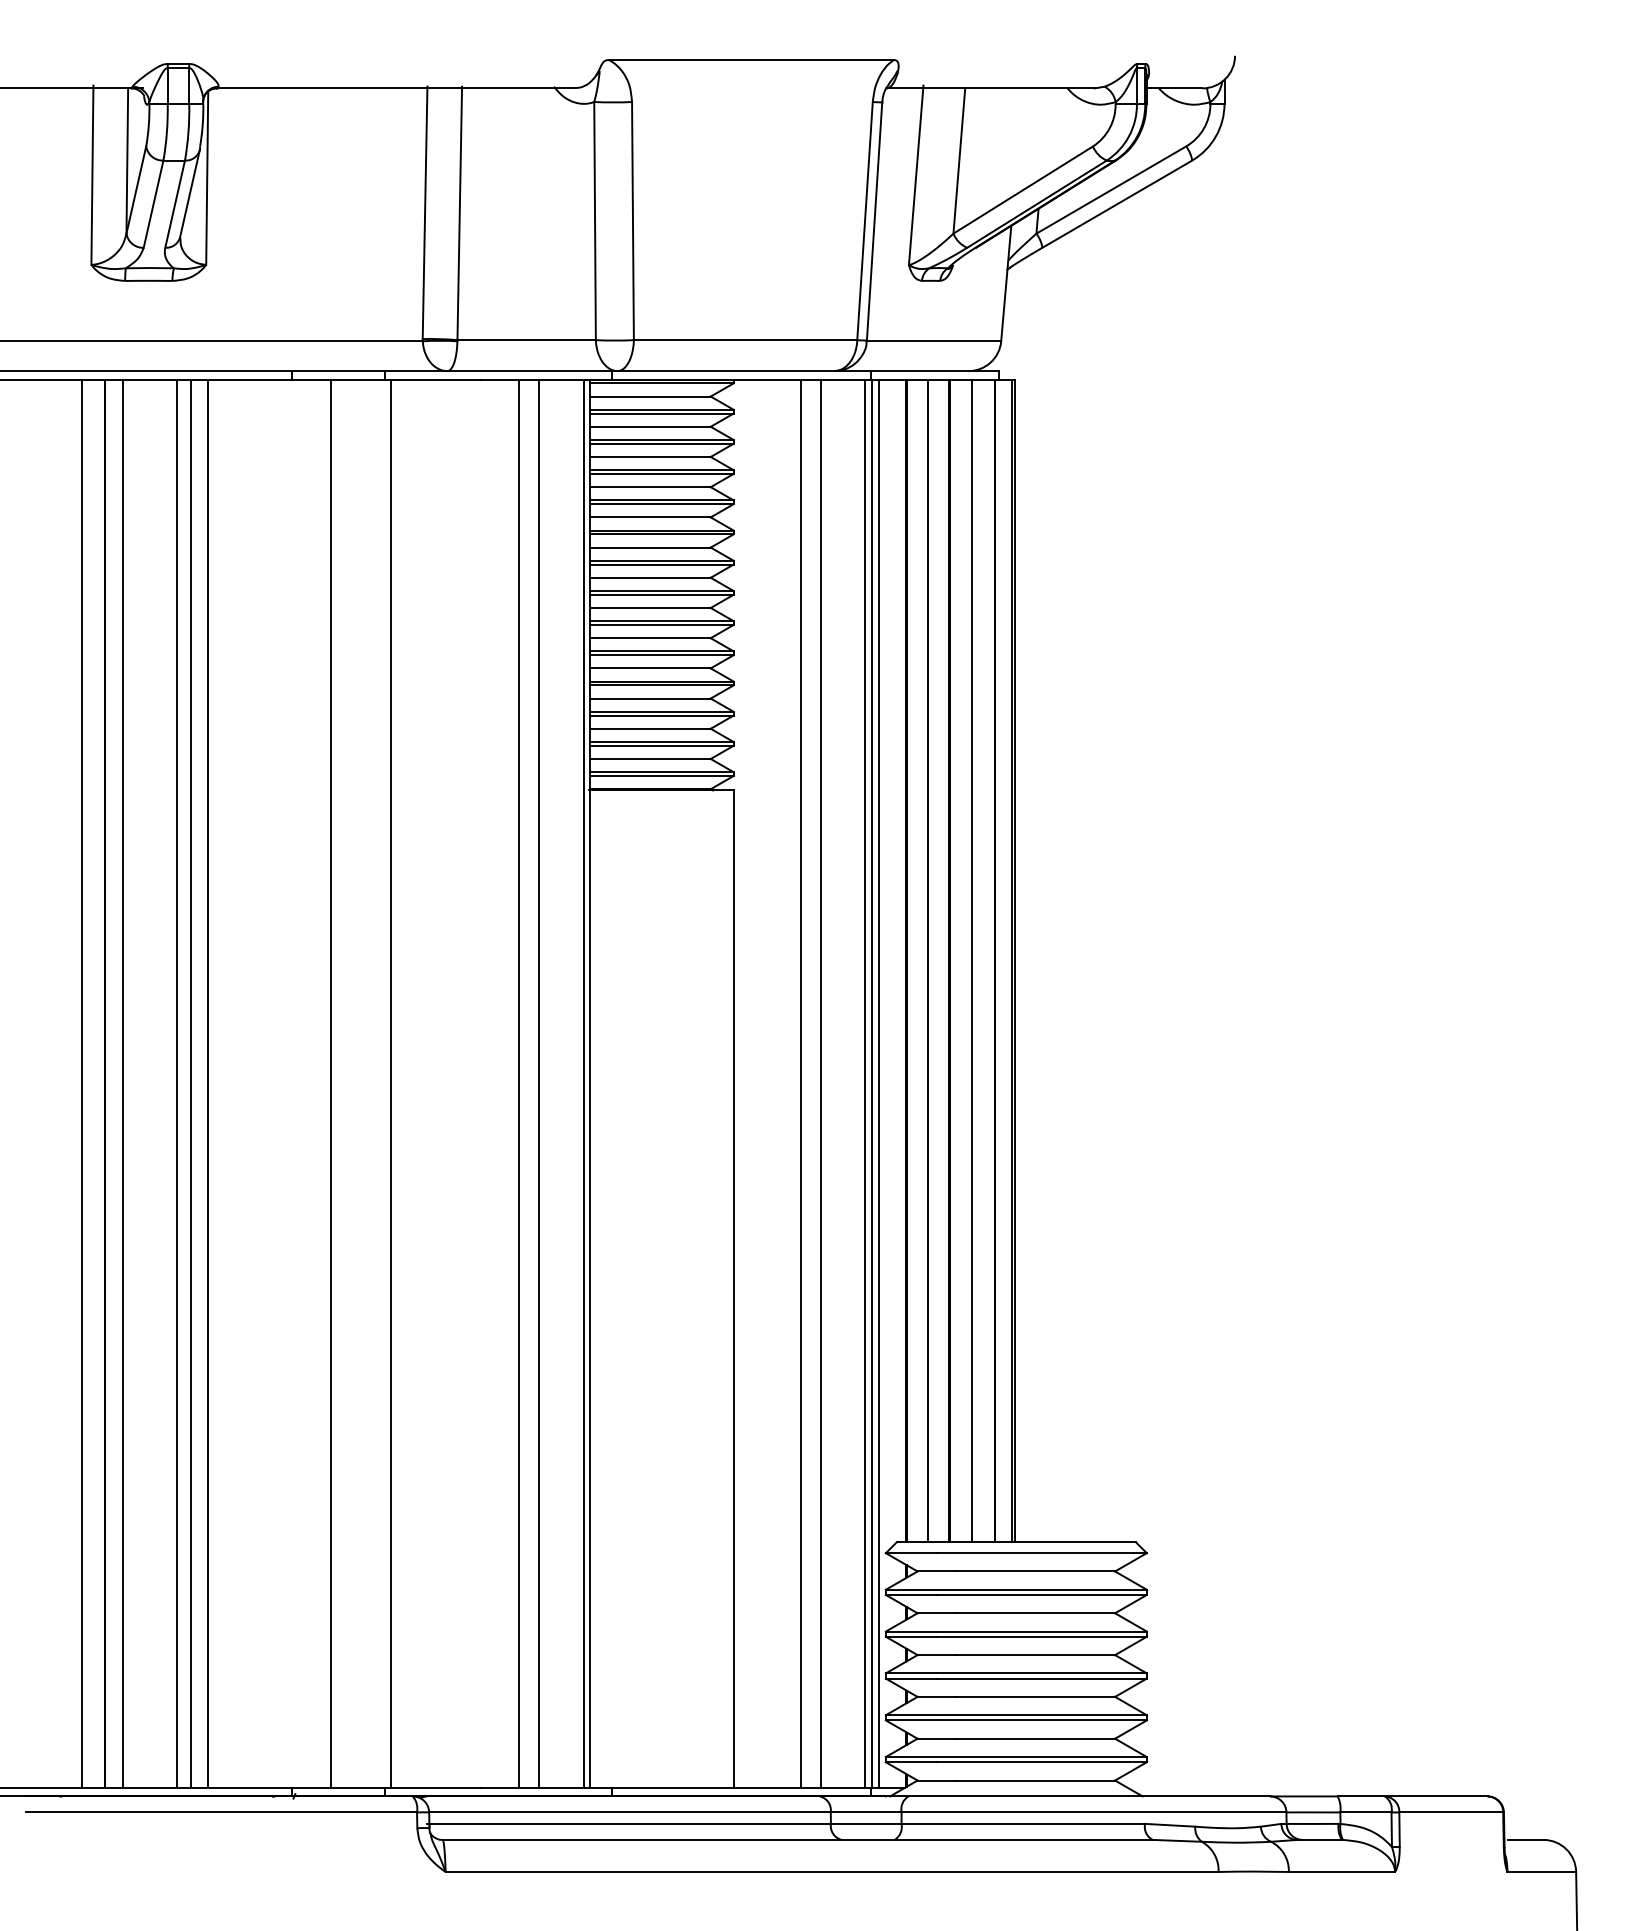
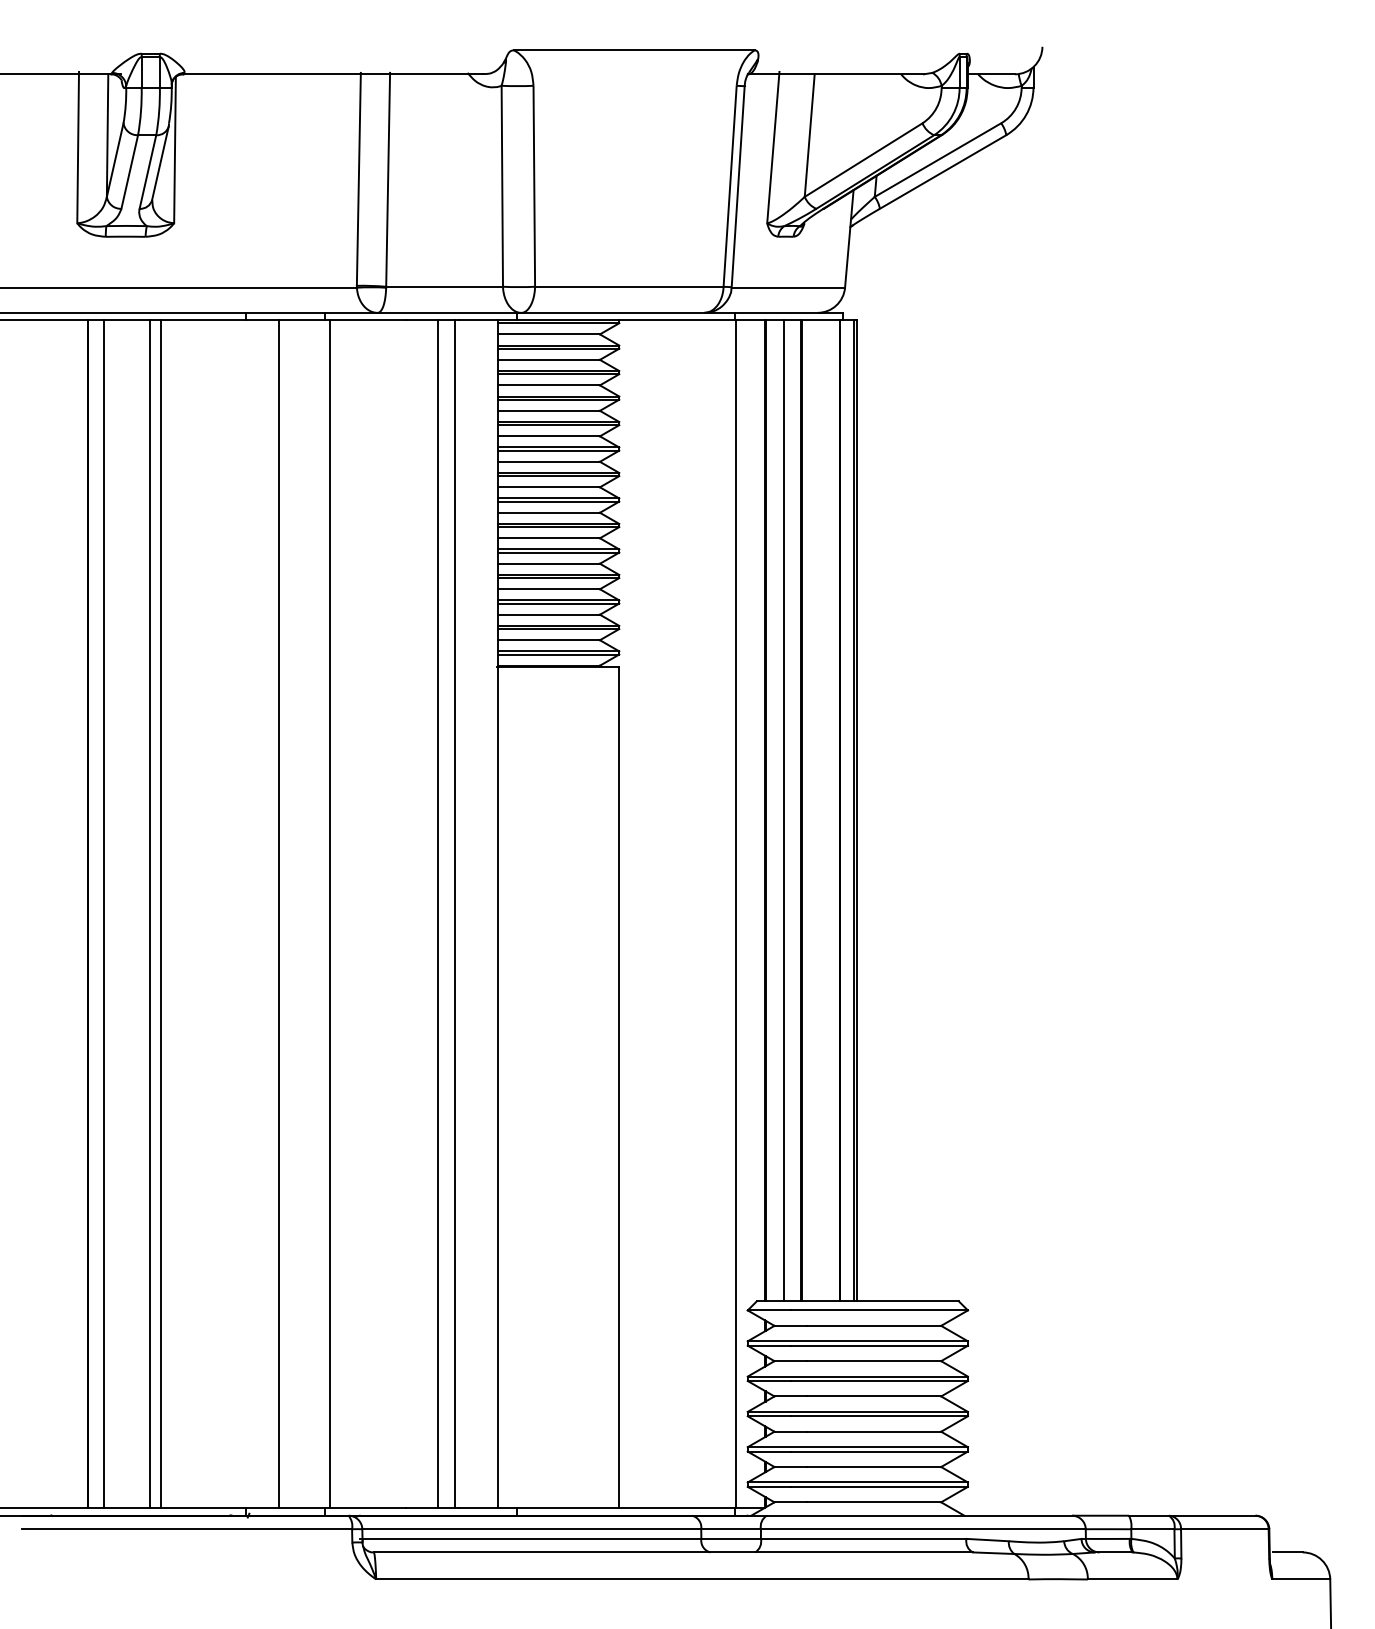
line: (972, 960) -> (820, 810), removed
line: (81, 1083) -> (68, 914), removed
line: (208, 1083) -> (176, 914), removed
line: (583, 1083) -> (492, 914), removed
line: (800, 1083) -> (675, 914), removed
line: (820, 1083) -> (692, 914), removed
line: (865, 1083) -> (730, 914), removed
line: (878, 1083) -> (741, 914), removed

